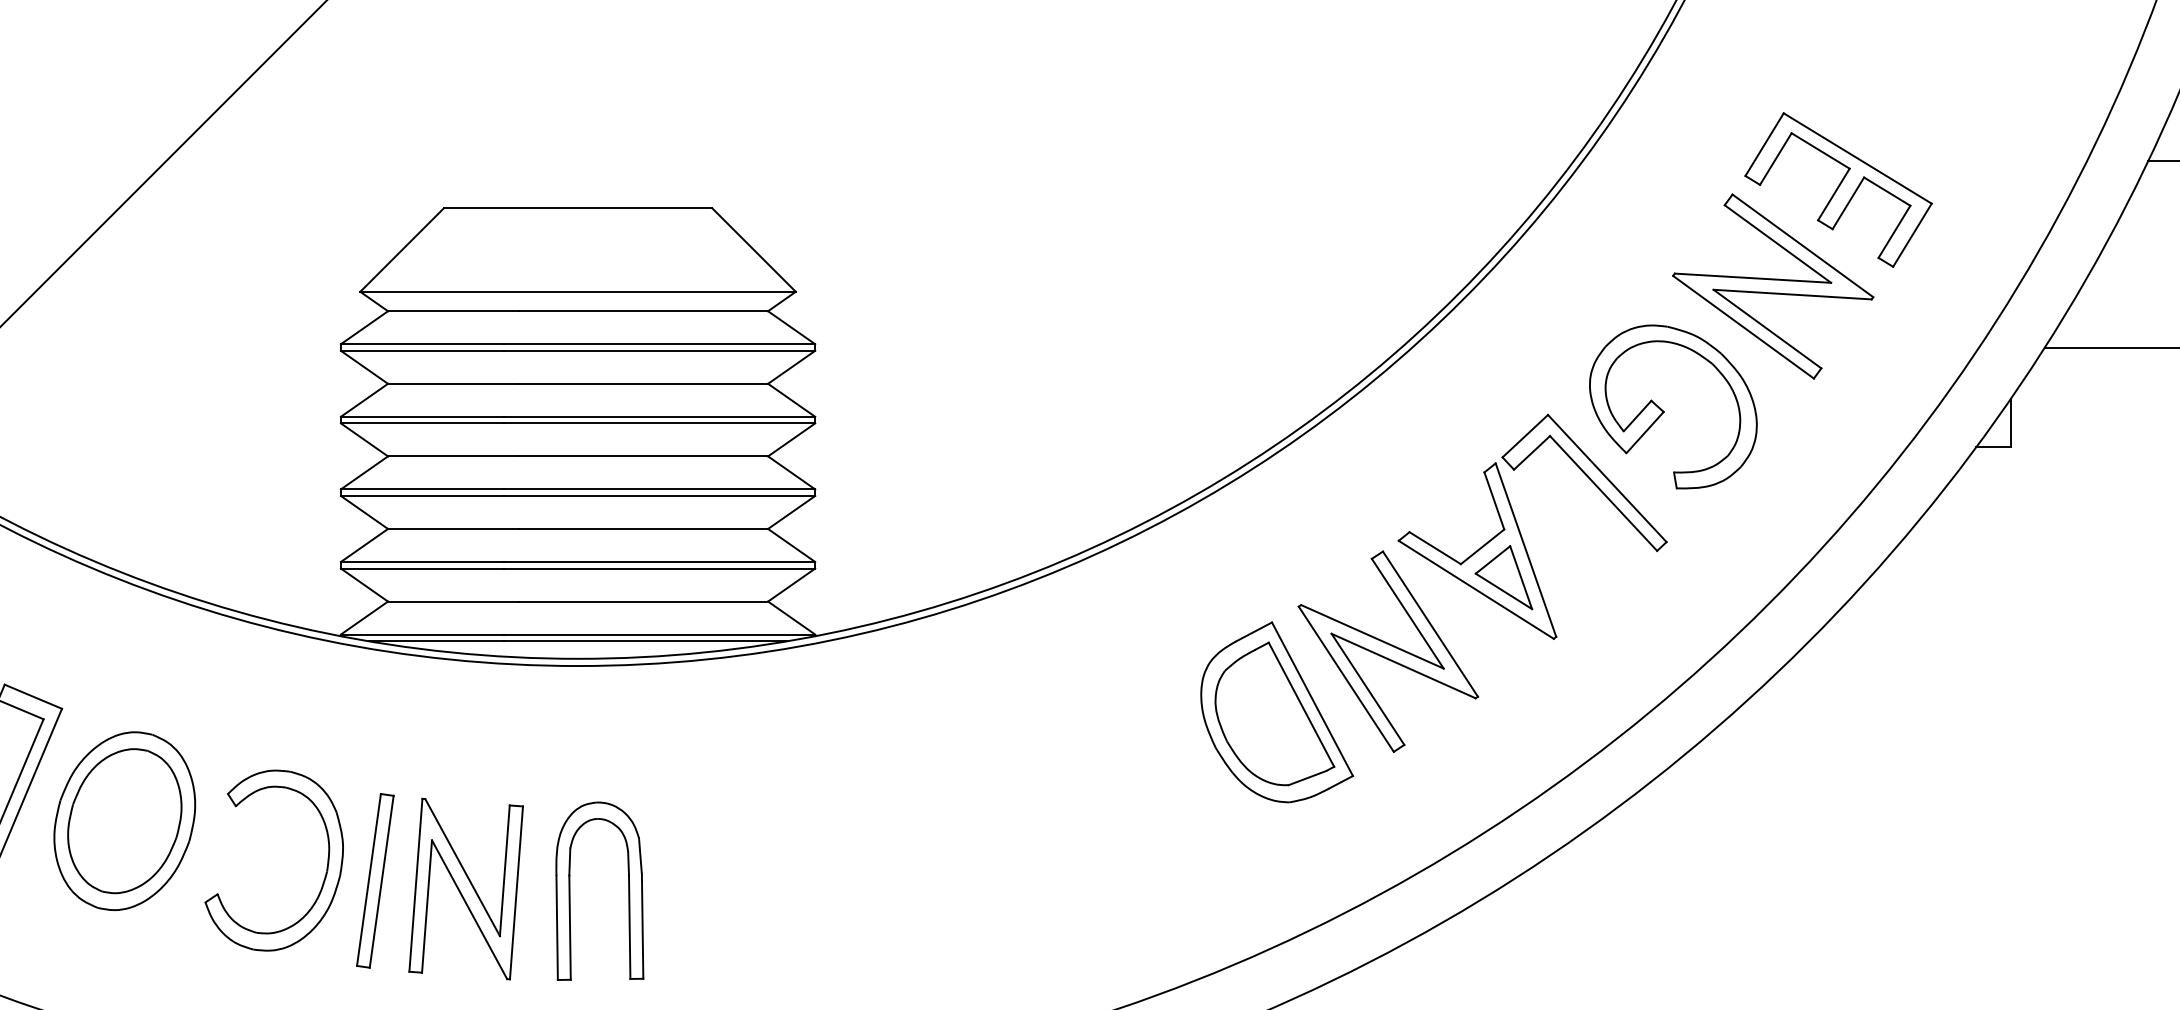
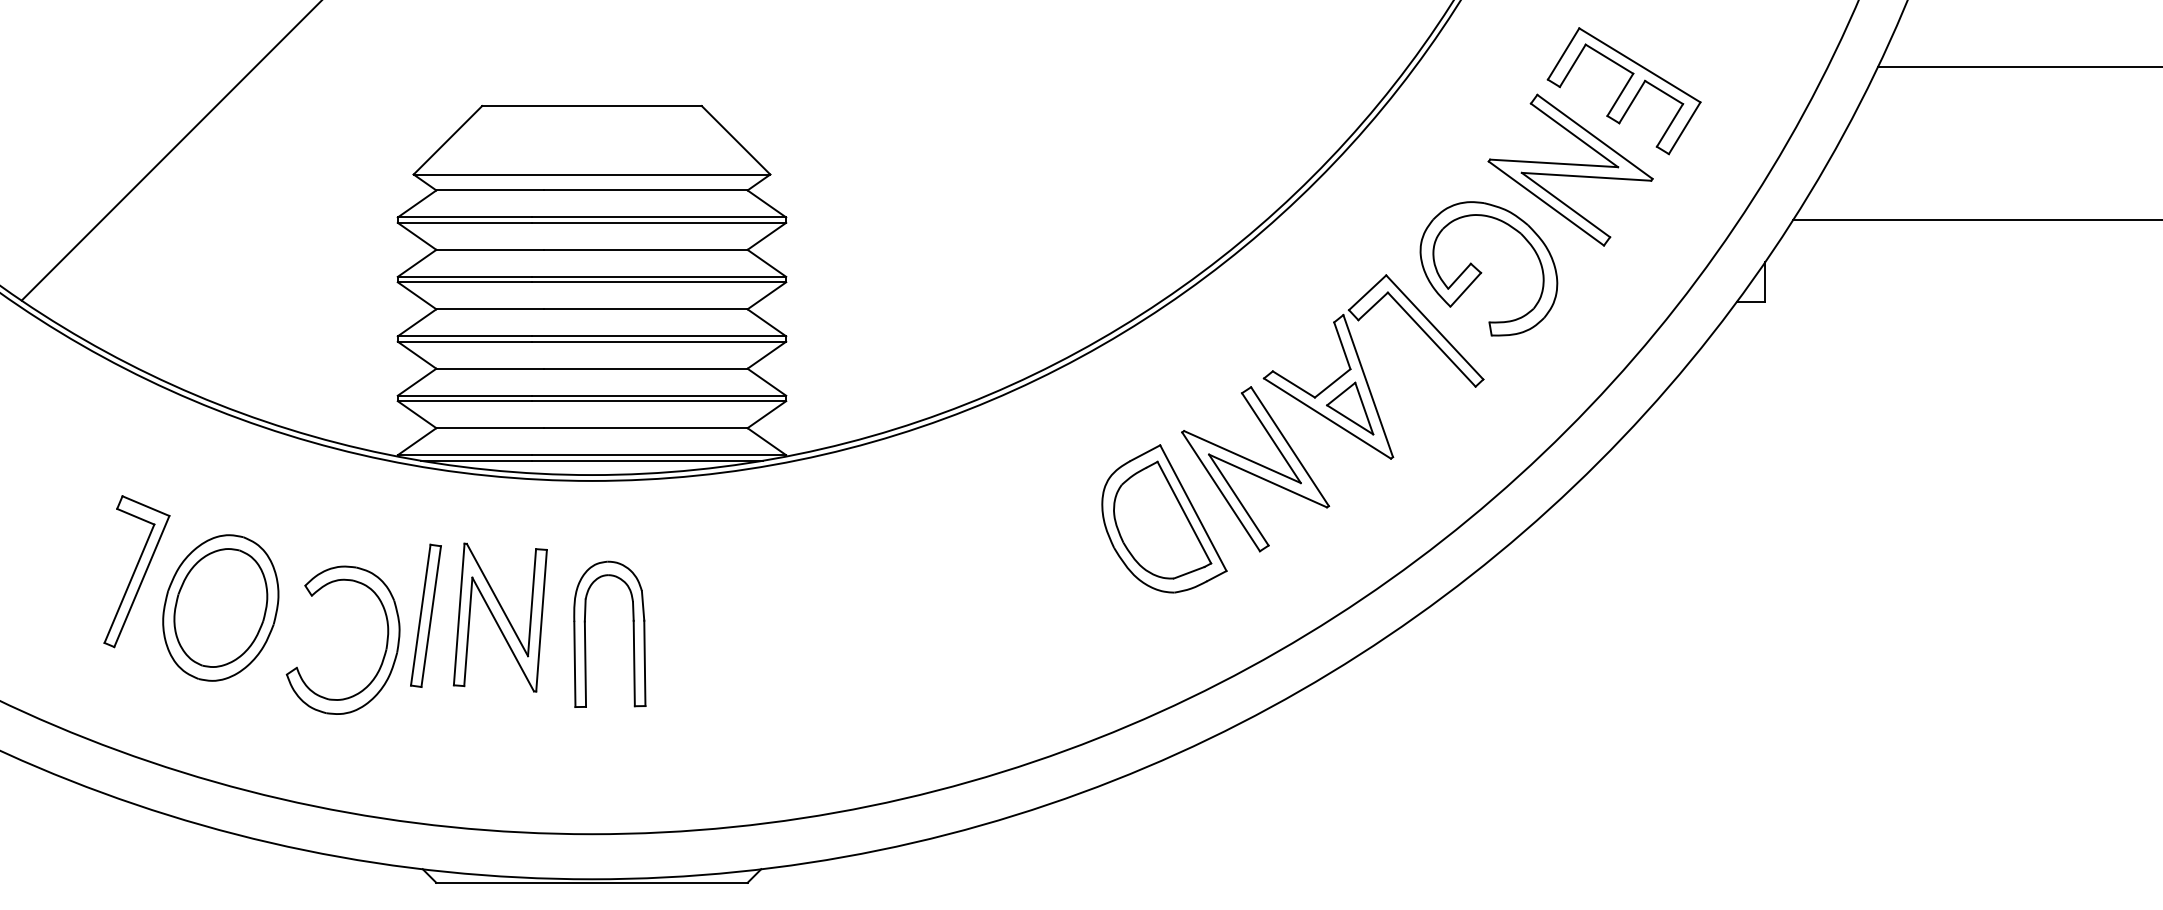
part: (374, 880) -> (425, 615), moved
part: (627, 886) -> (632, 630), moved
part: (465, 888) -> (499, 617), moved

